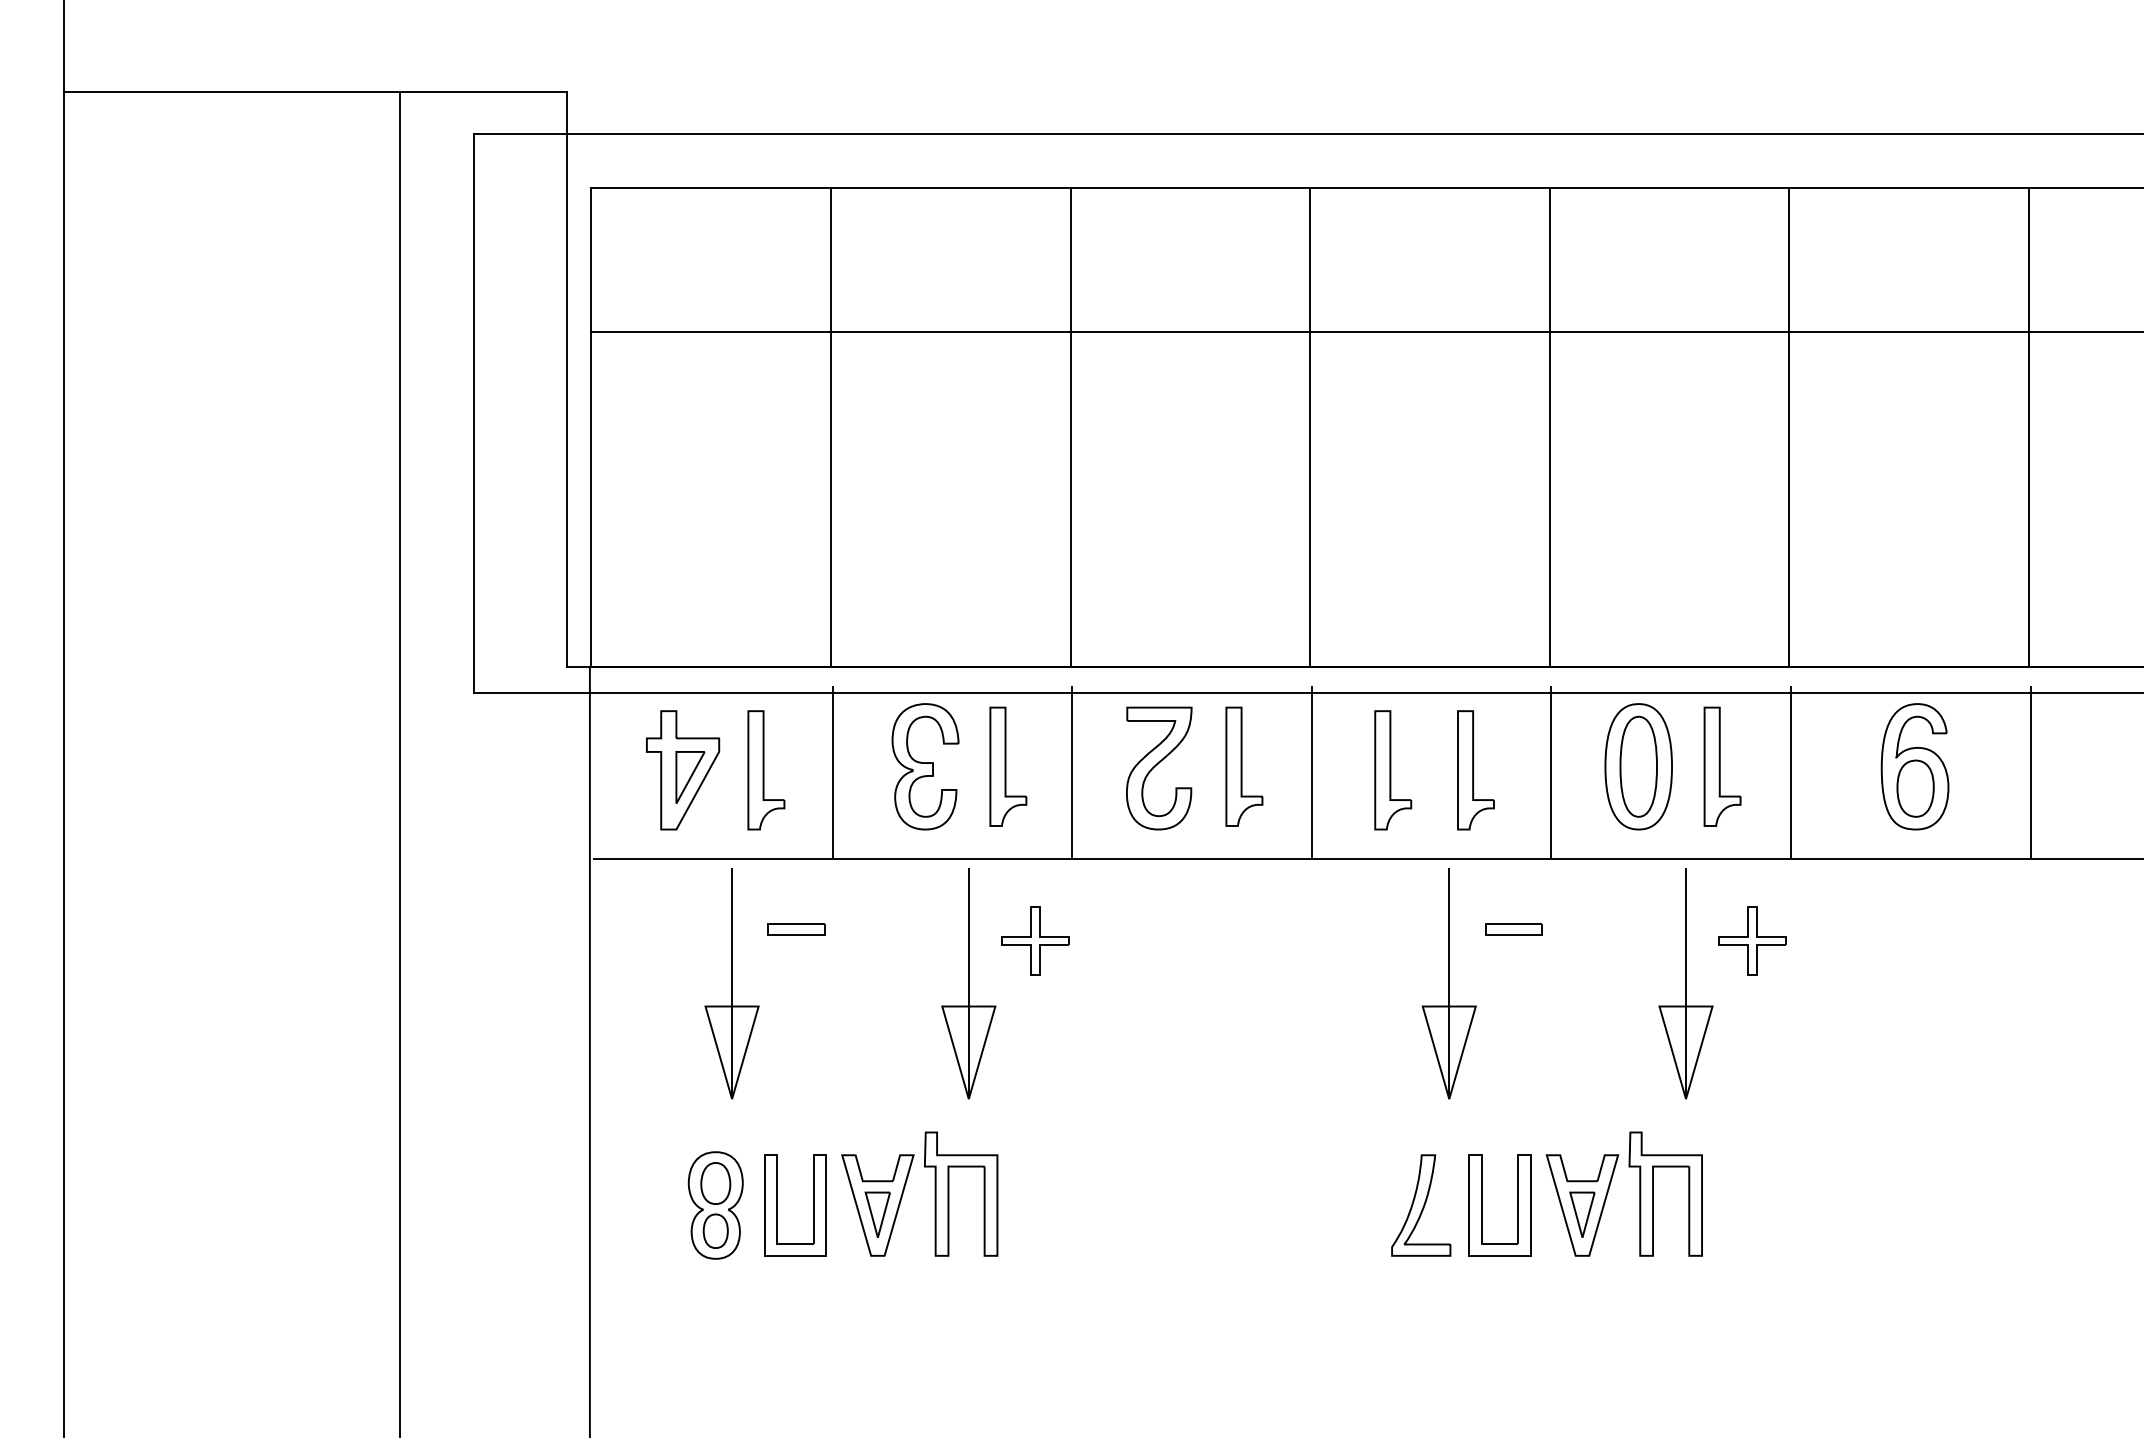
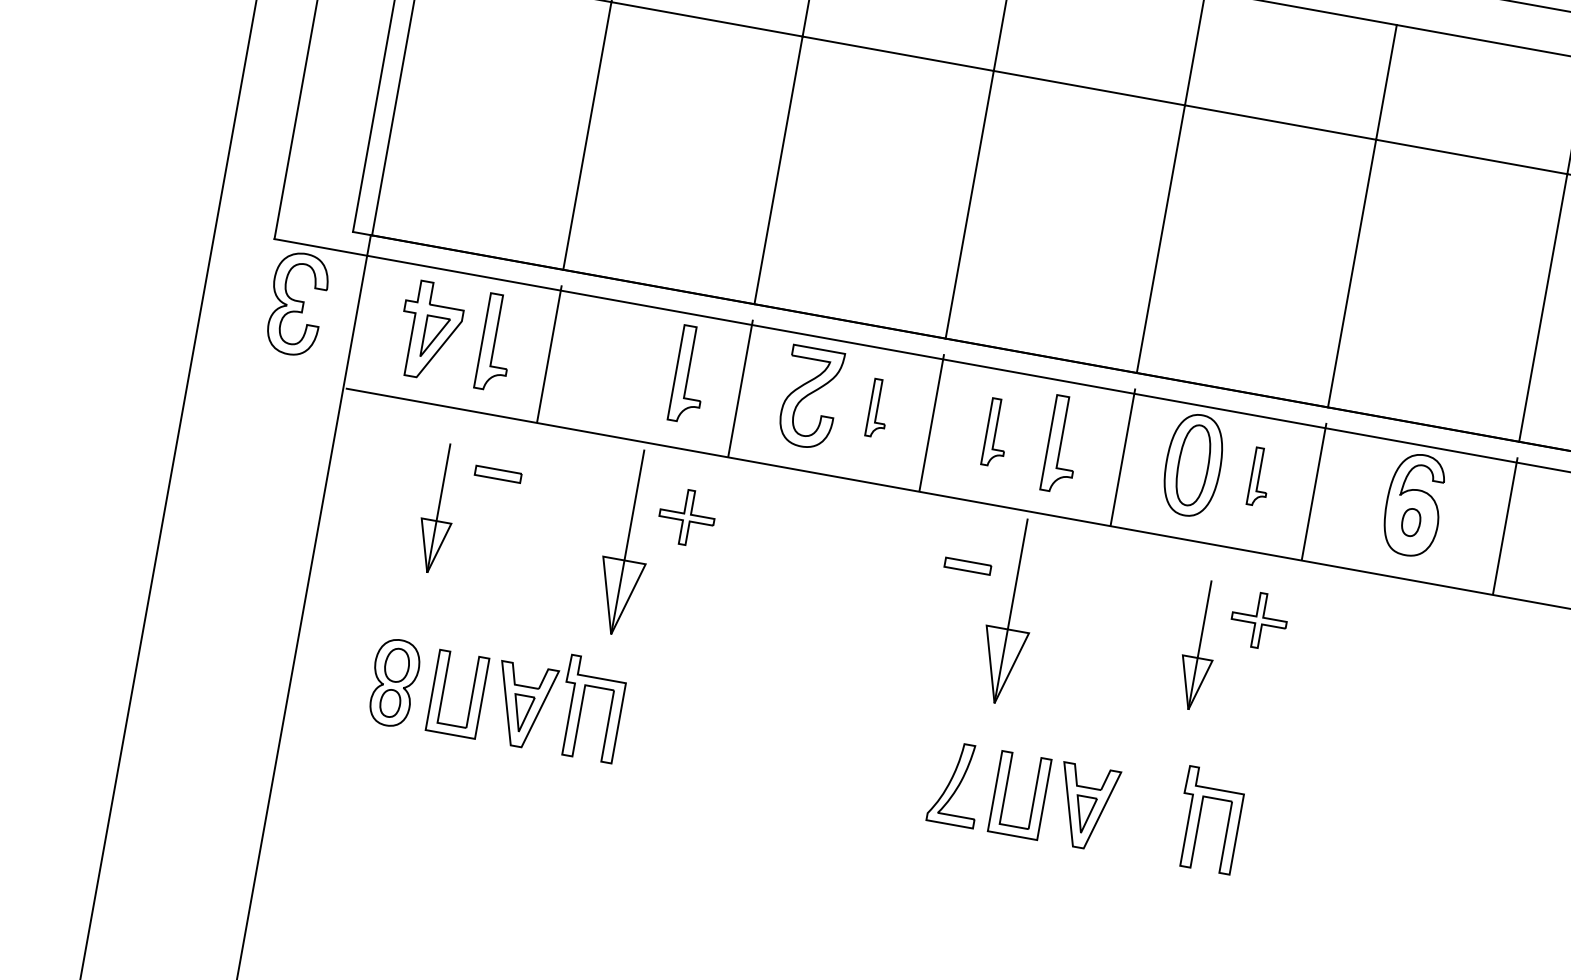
part: (925, 766) -> (297, 303), moved
part: (1244, 766) -> (878, 408), size x0.6
part: (1722, 766) -> (1260, 477), size x0.6
part: (1393, 770) -> (997, 433), size x0.7
part: (1915, 788) -> (1411, 522), size x0.6
part: (1513, 929) -> (967, 566), moved
part: (731, 983) -> (438, 508), size x0.7
part: (1685, 983) -> (1199, 644), size x0.7
part: (1653, 1193) -> (1199, 817), moved

